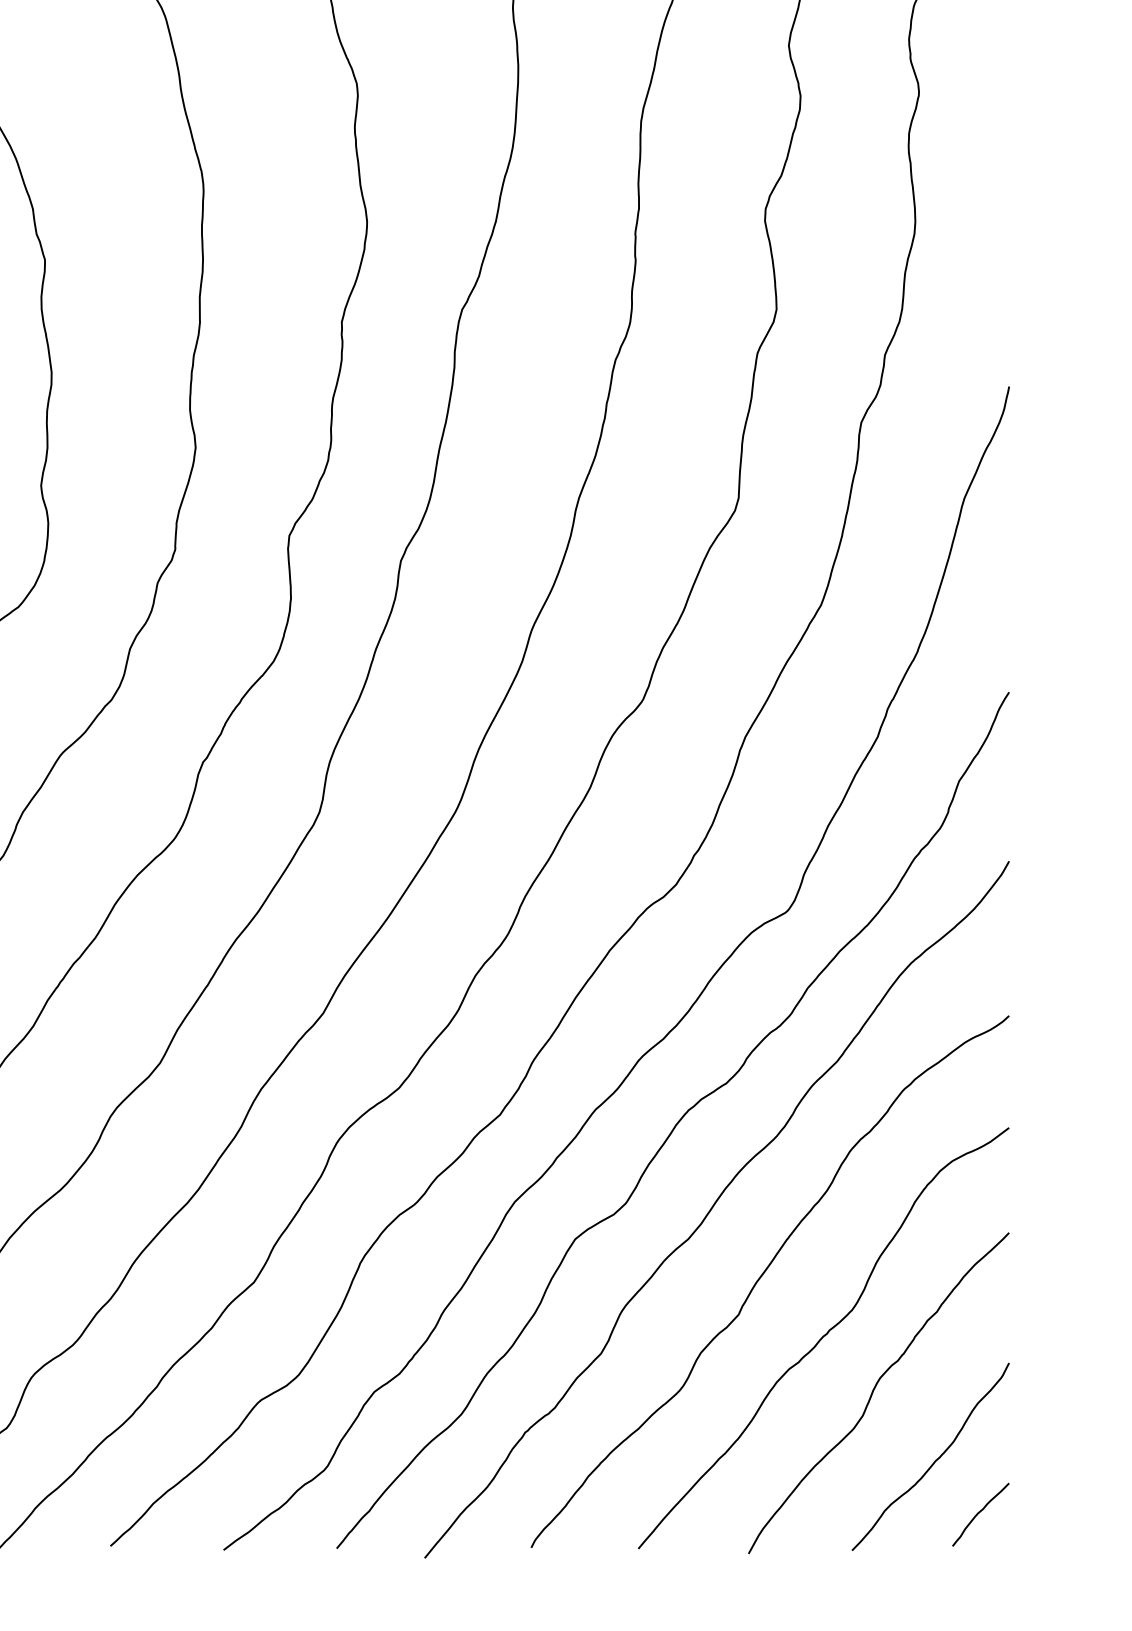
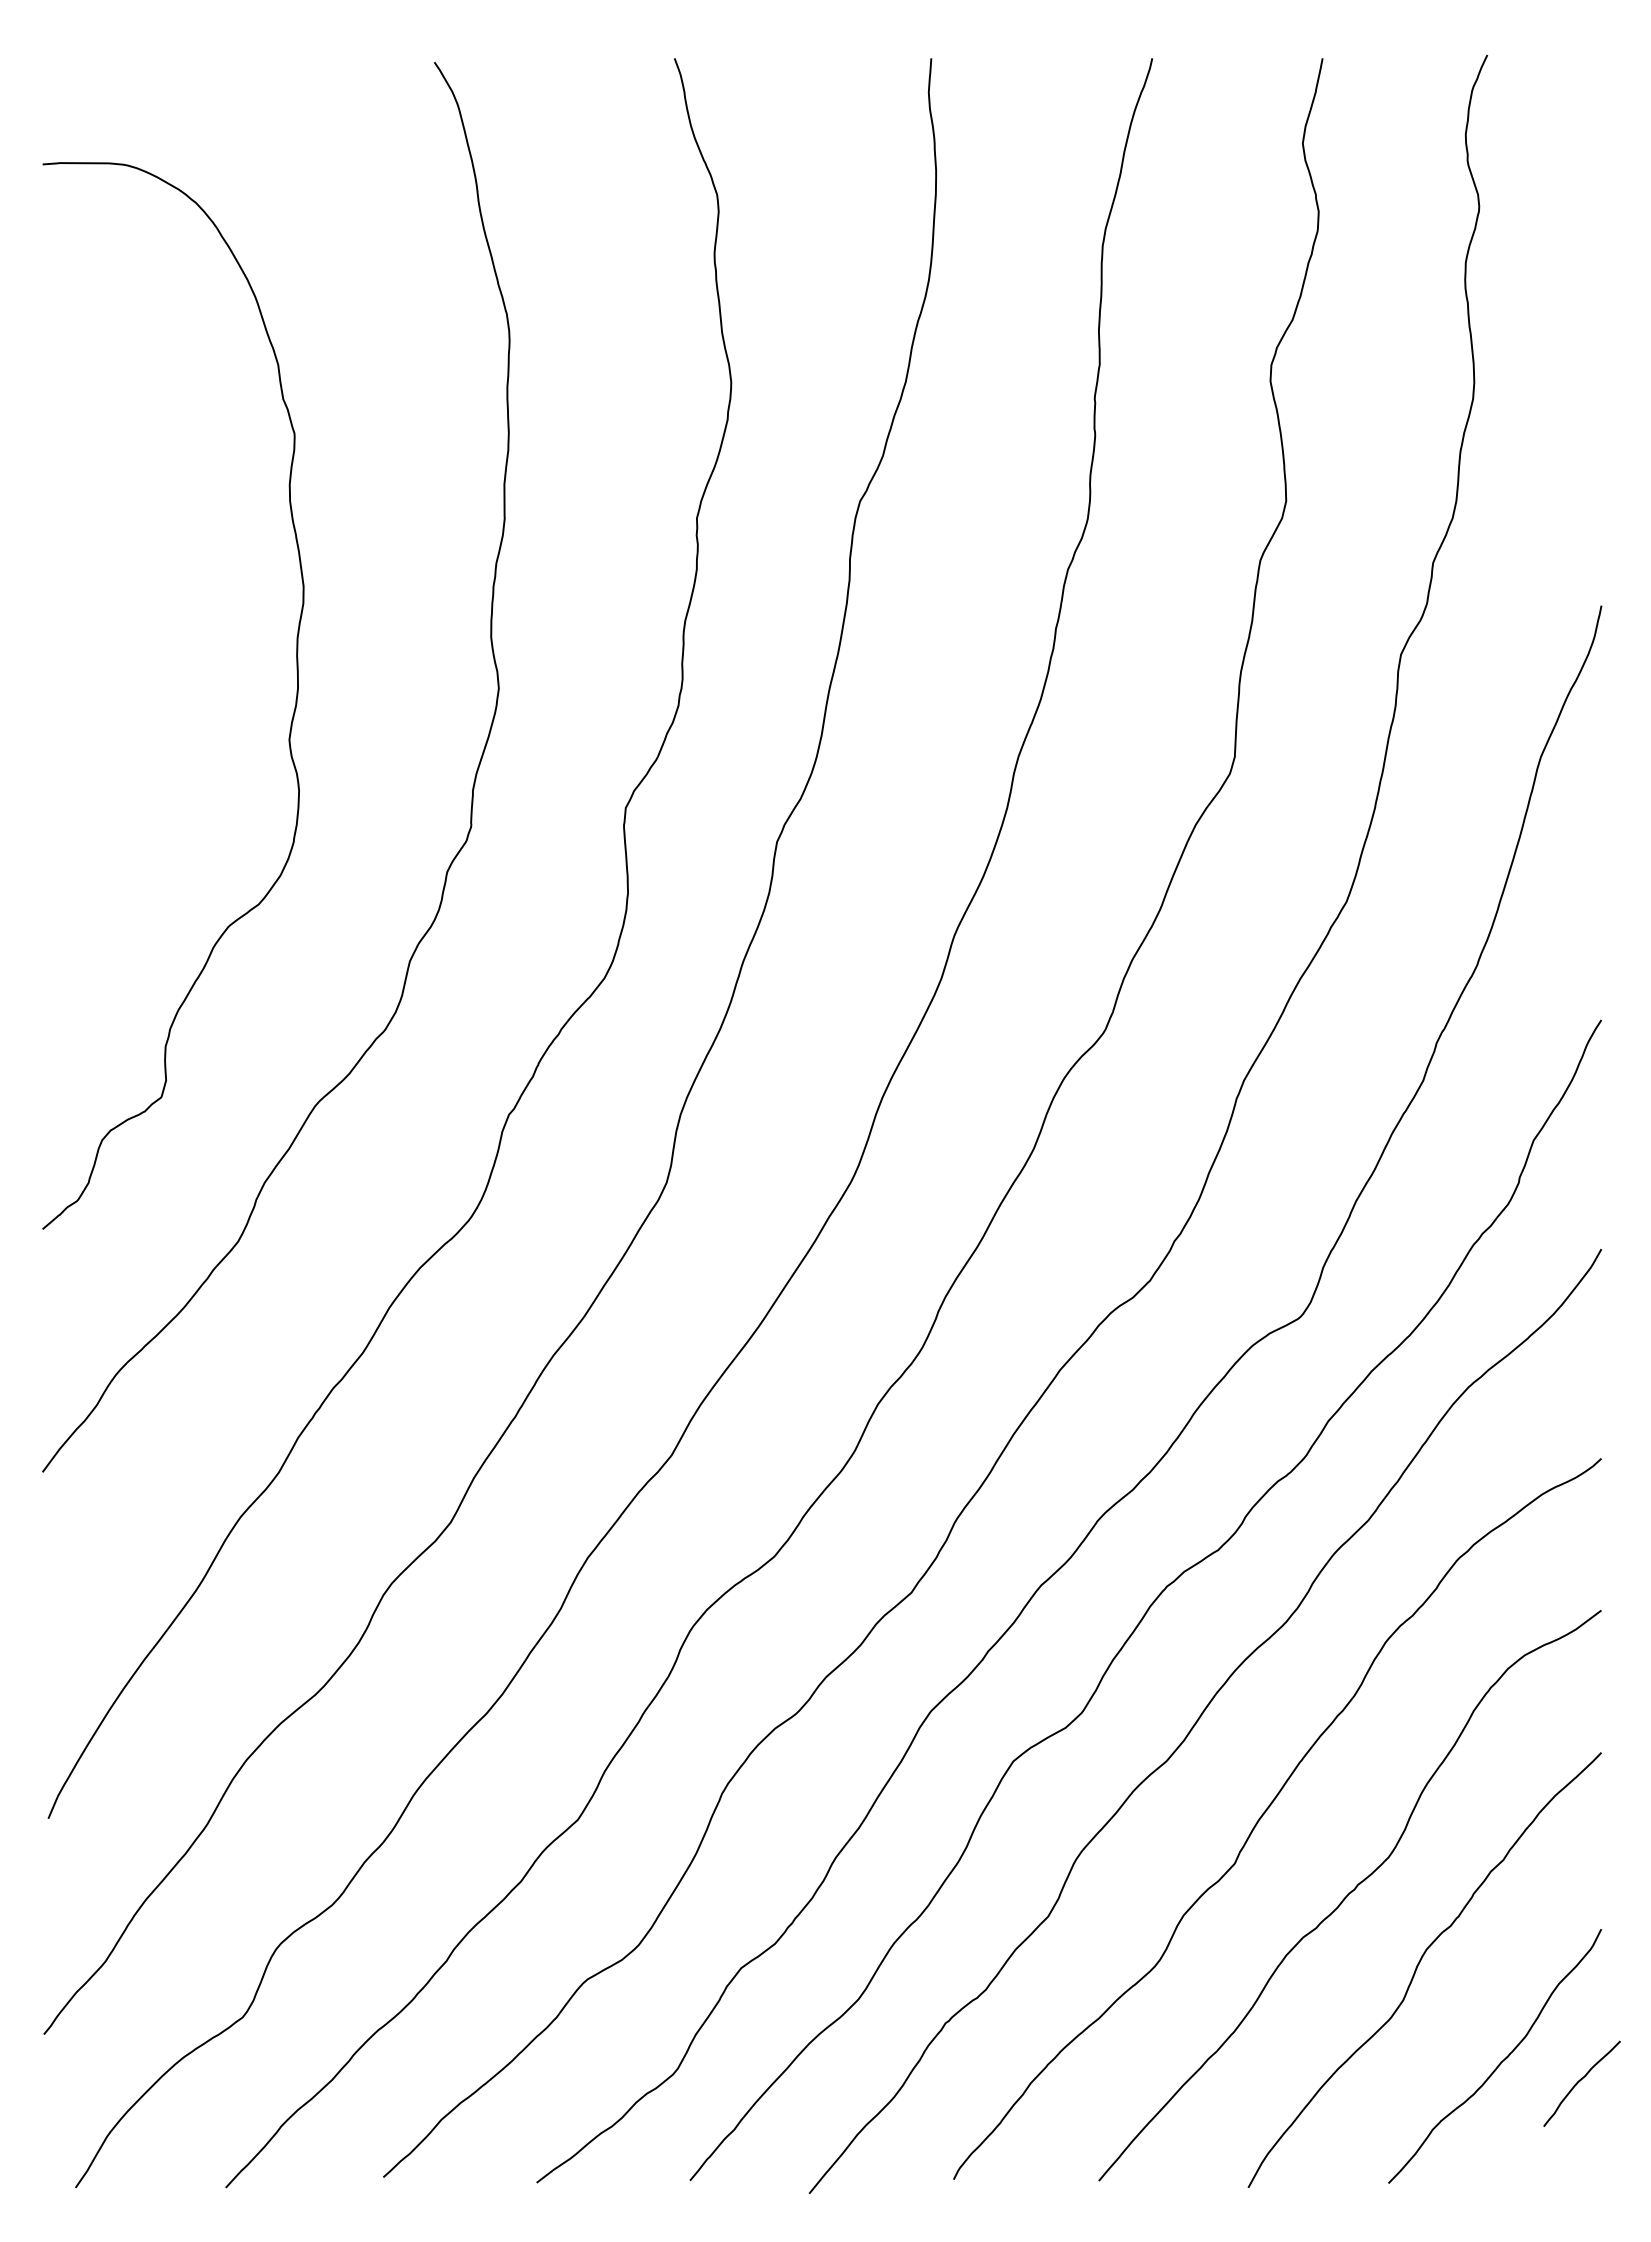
curve: (979, 1513) -> (1580, 2081), moved

